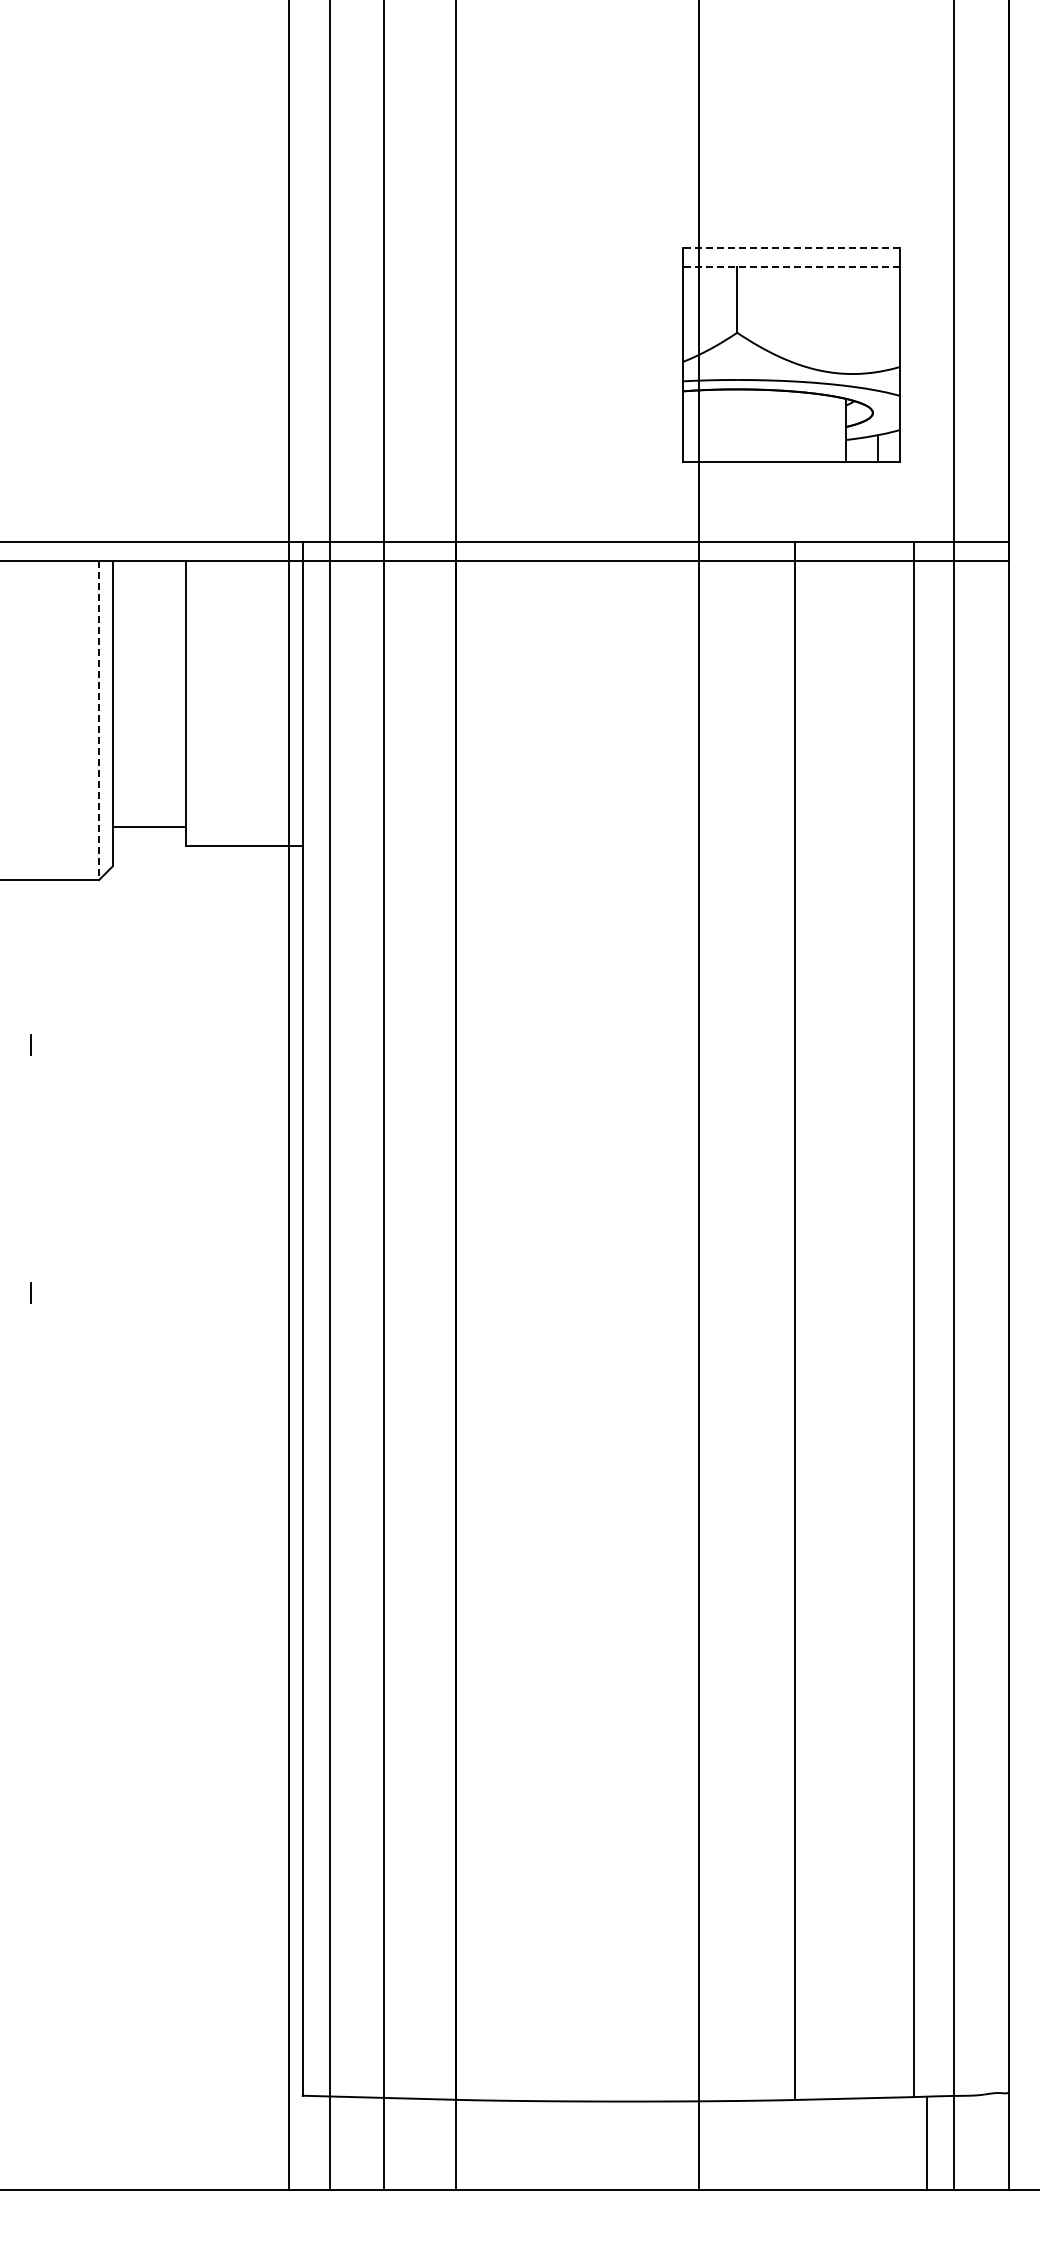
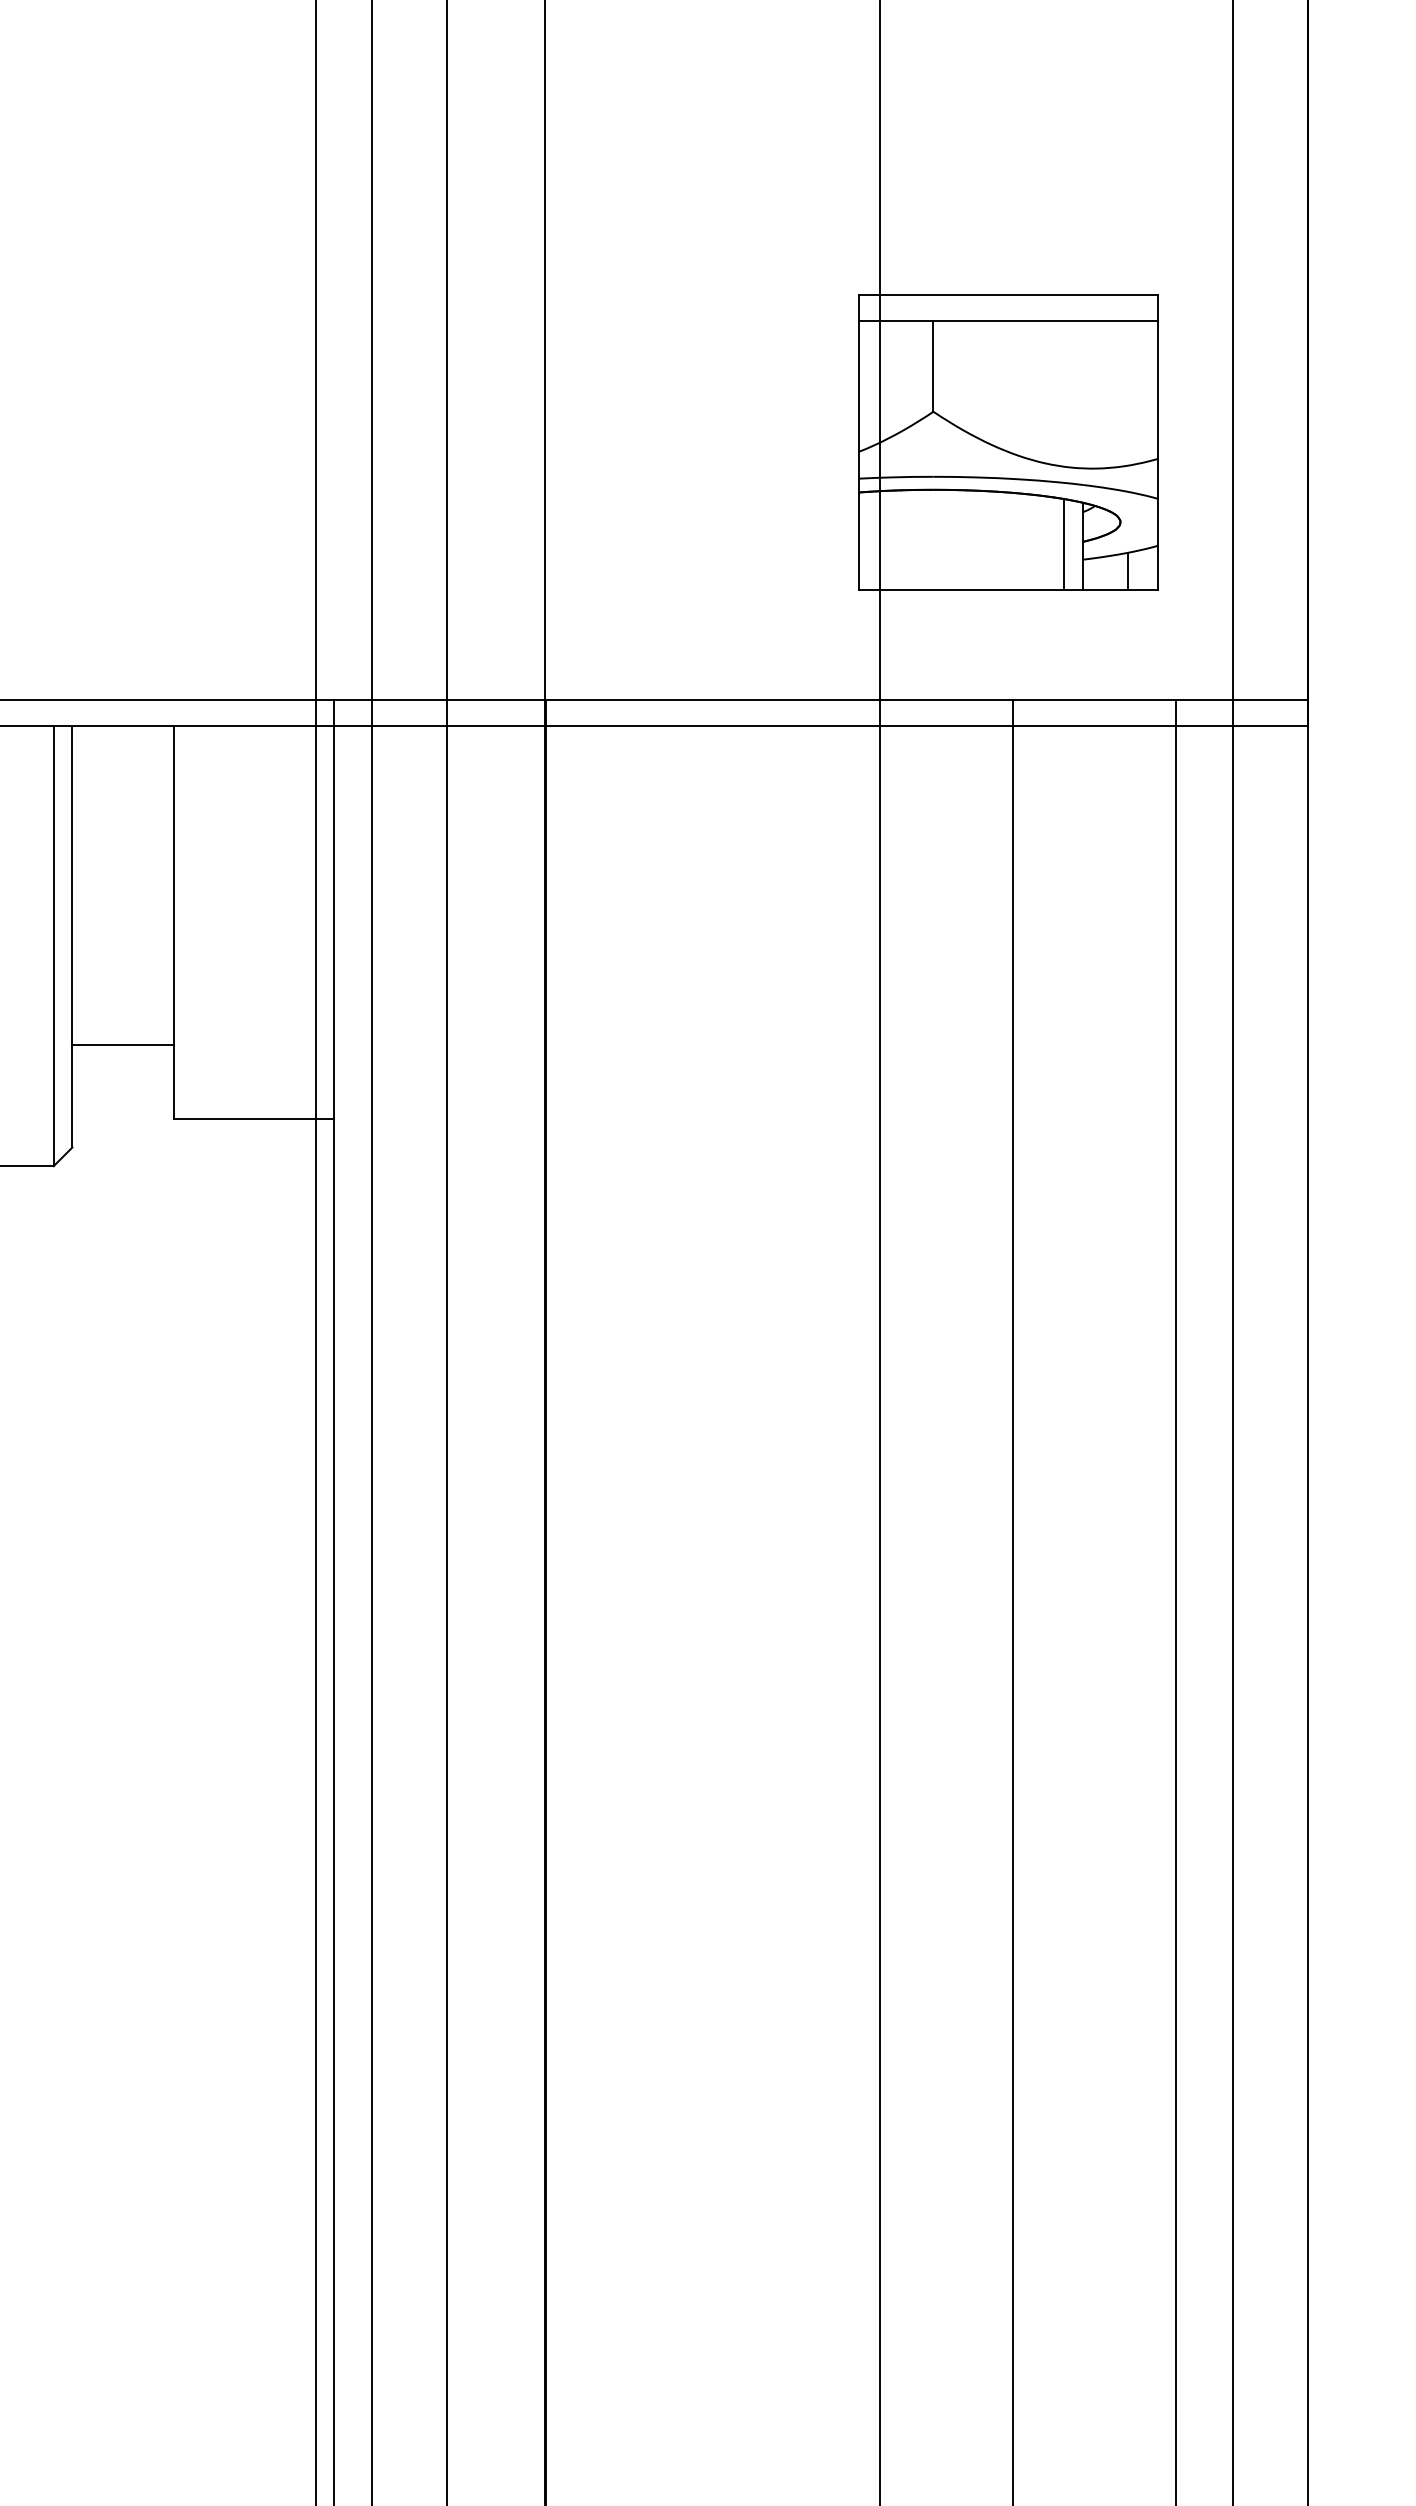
line: (791, 247) -> (1008, 294), dashed -> solid
line: (791, 266) -> (1008, 320), dashed -> solid
line: (832, 428) -> (1064, 543), added
line: (99, 720) -> (54, 946), dashed -> solid
line: (148, 826) -> (121, 1044), moved

